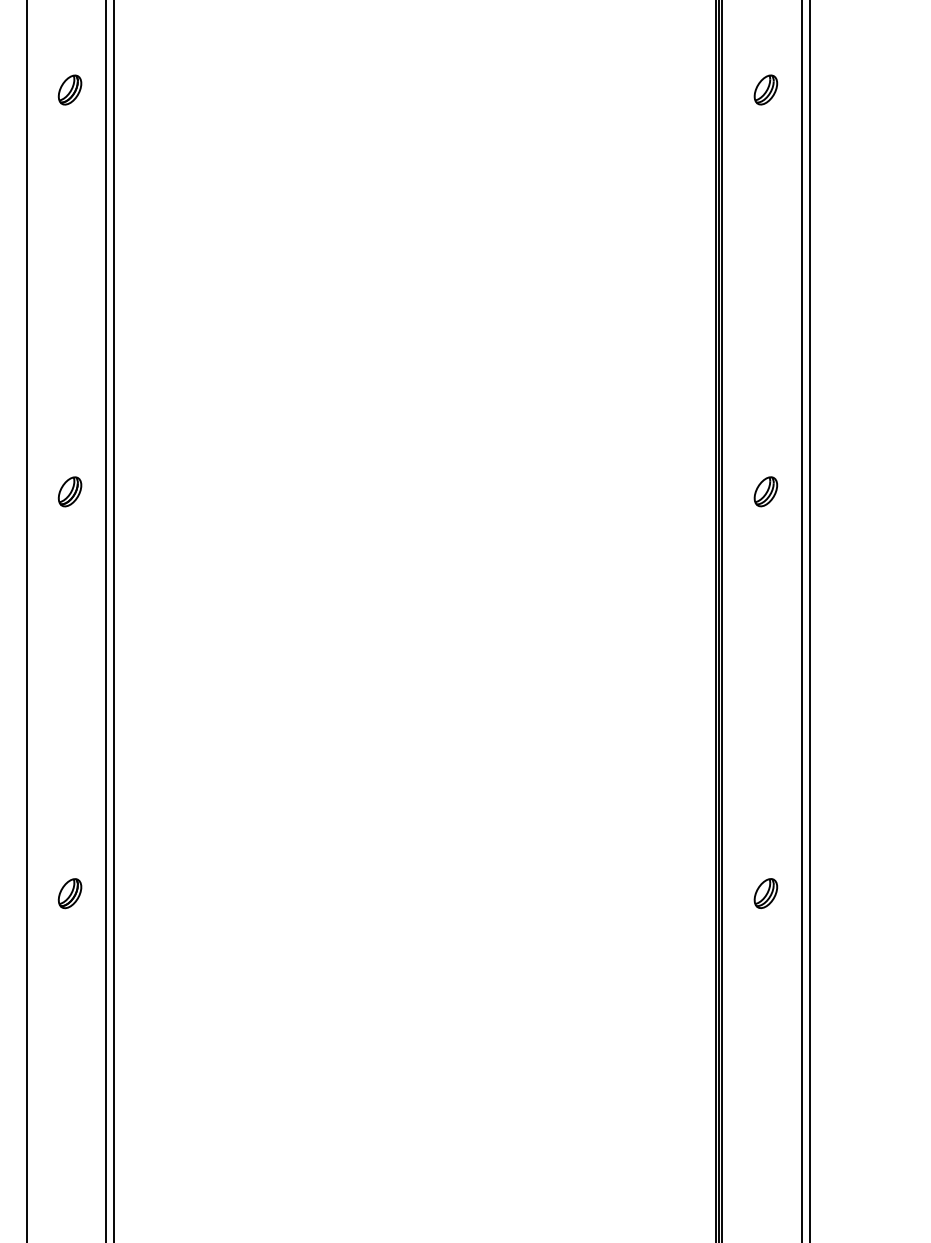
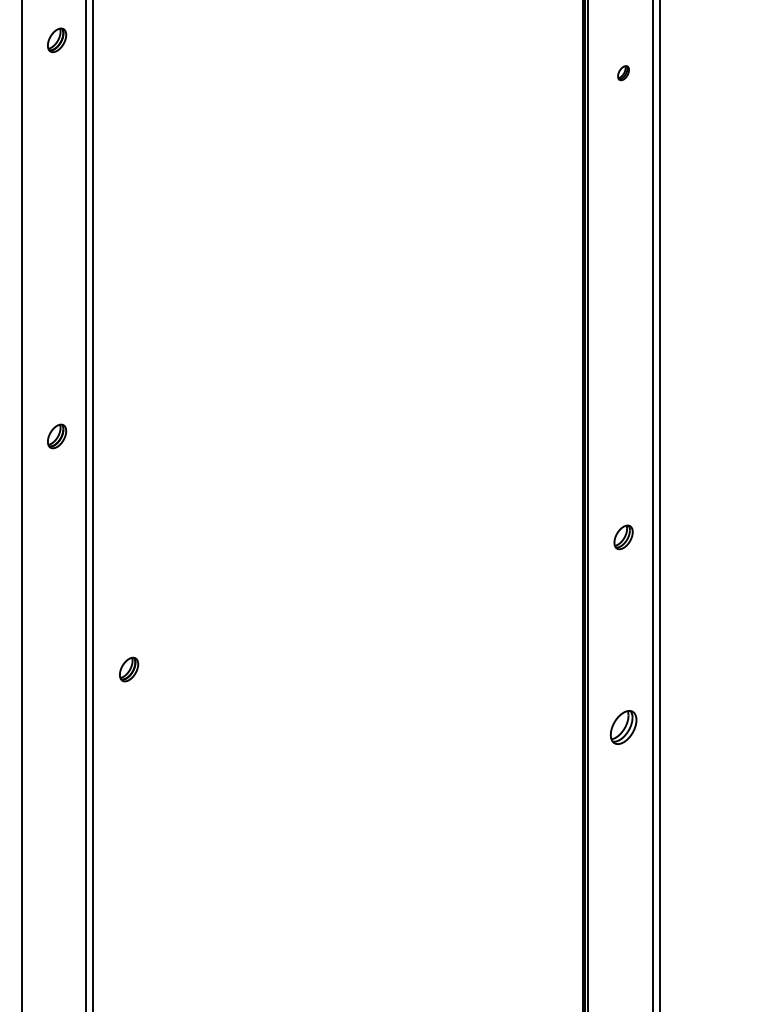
part: (765, 89) -> (623, 72), size x0.6
part: (70, 90) -> (57, 40), moved
part: (70, 491) -> (57, 436), moved
part: (765, 491) -> (623, 537), moved
part: (70, 893) -> (129, 669), moved
part: (765, 893) -> (623, 727), size x1.4

